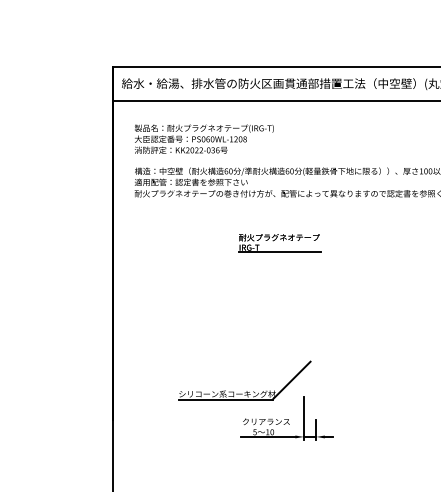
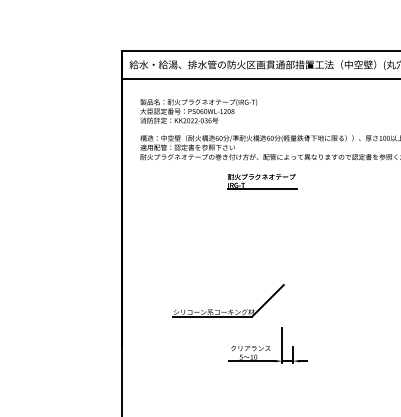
part: (280, 243) -> (262, 181), moved
part: (246, 390) -> (230, 309), moved

